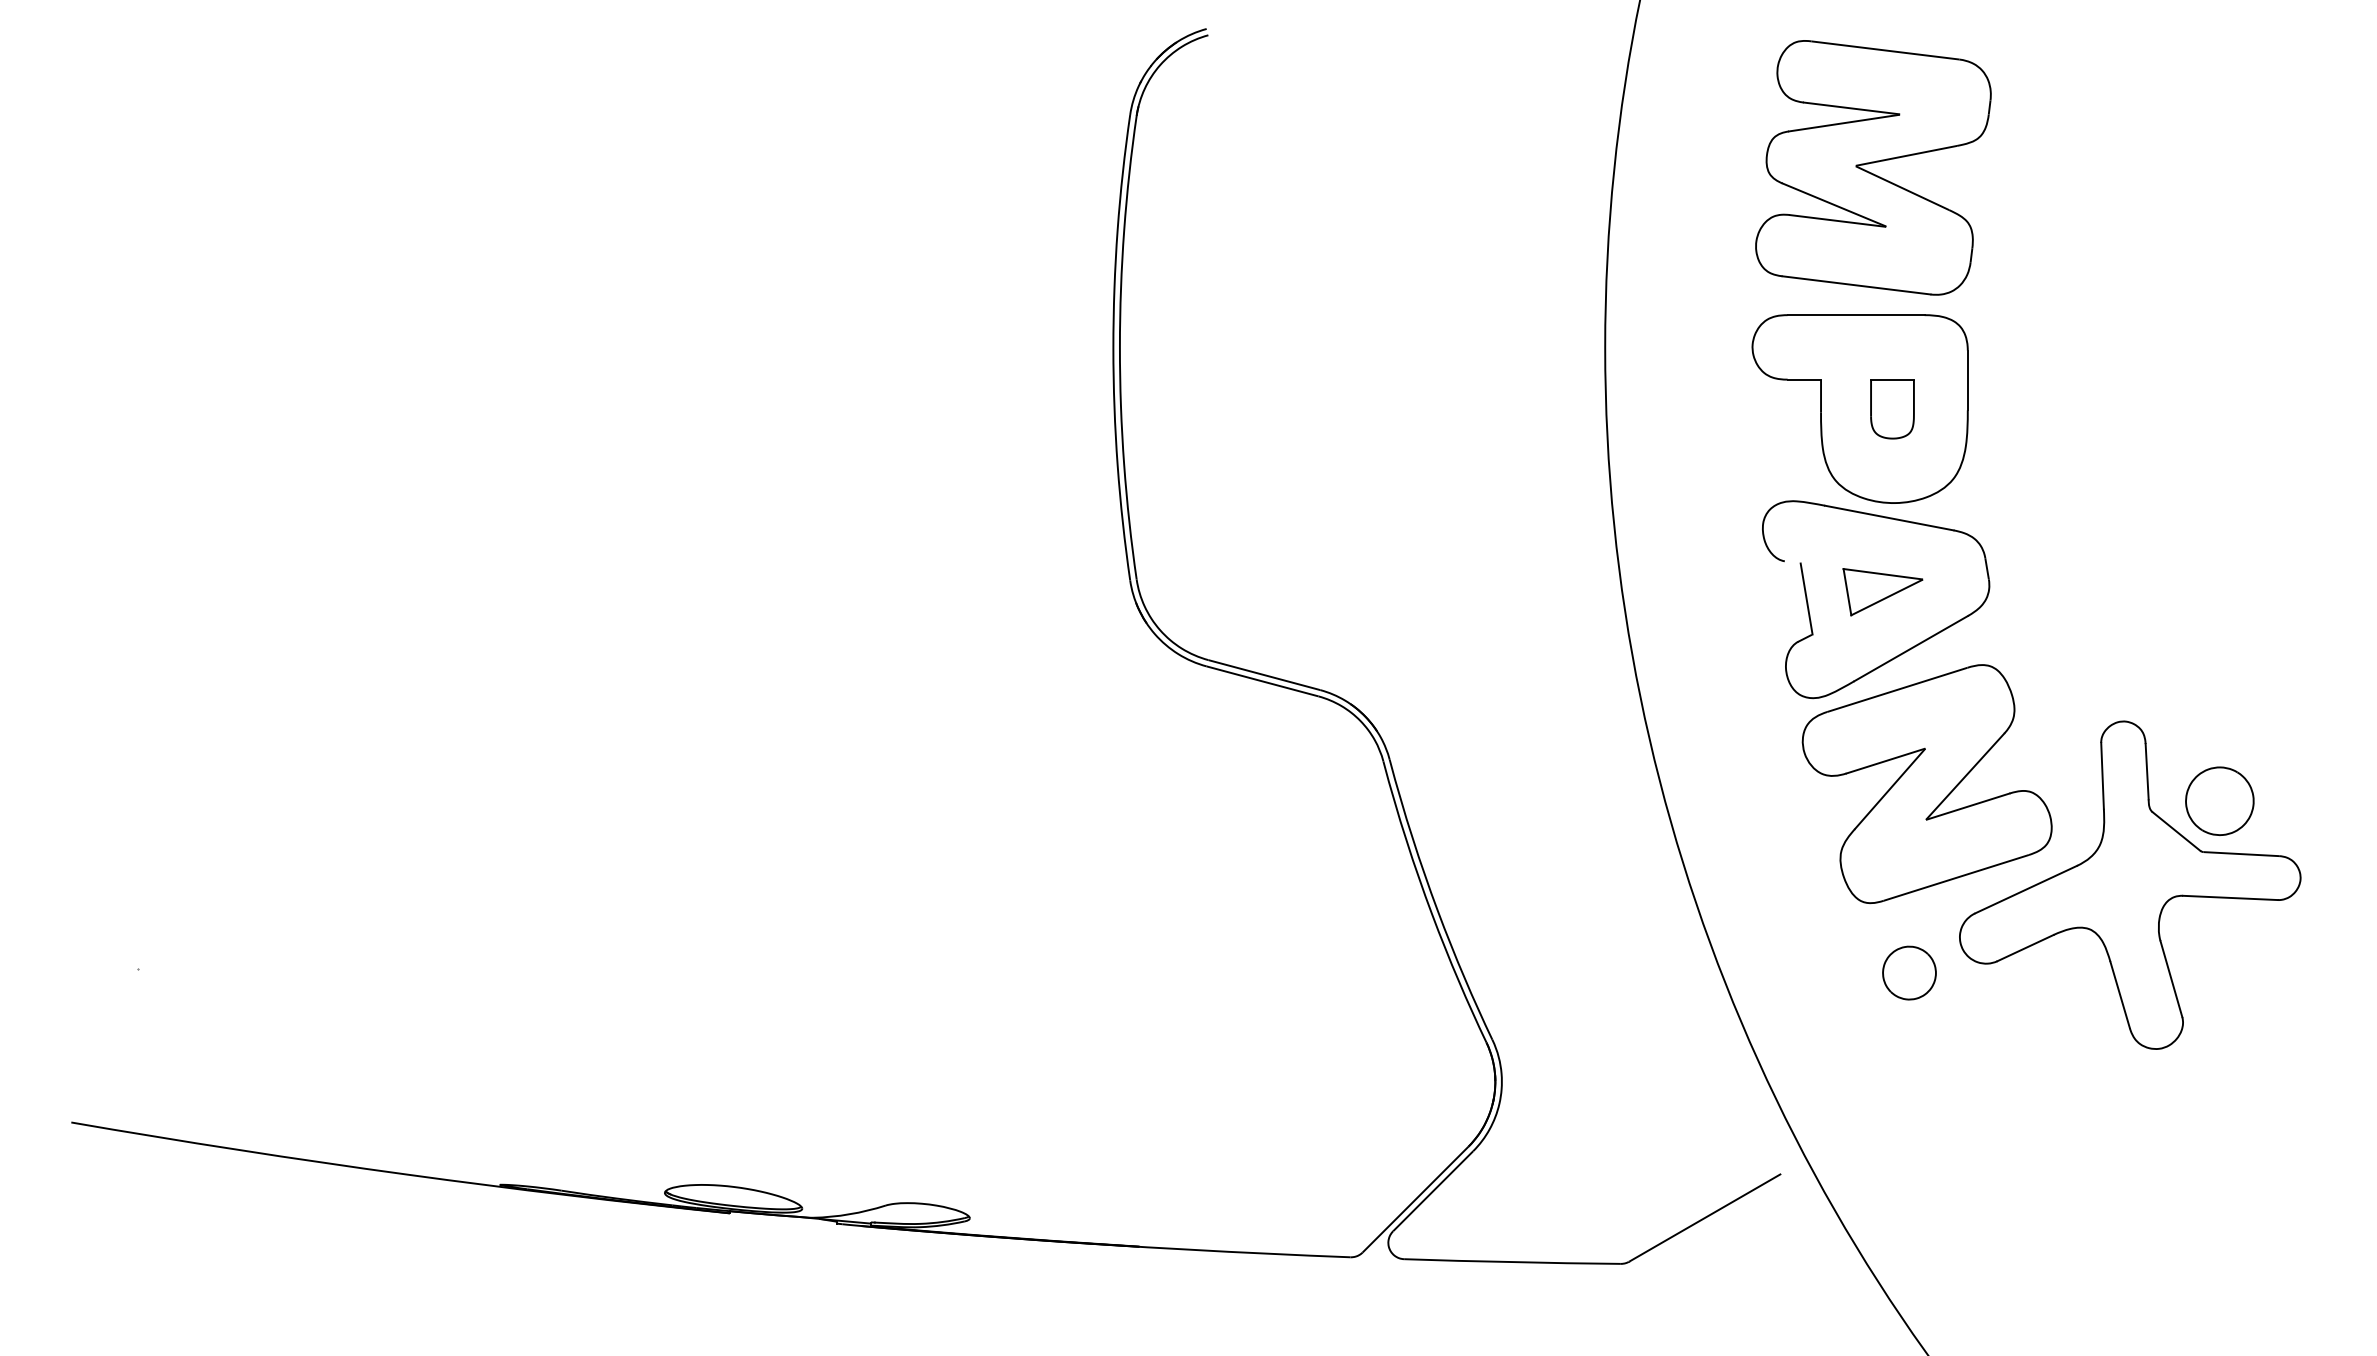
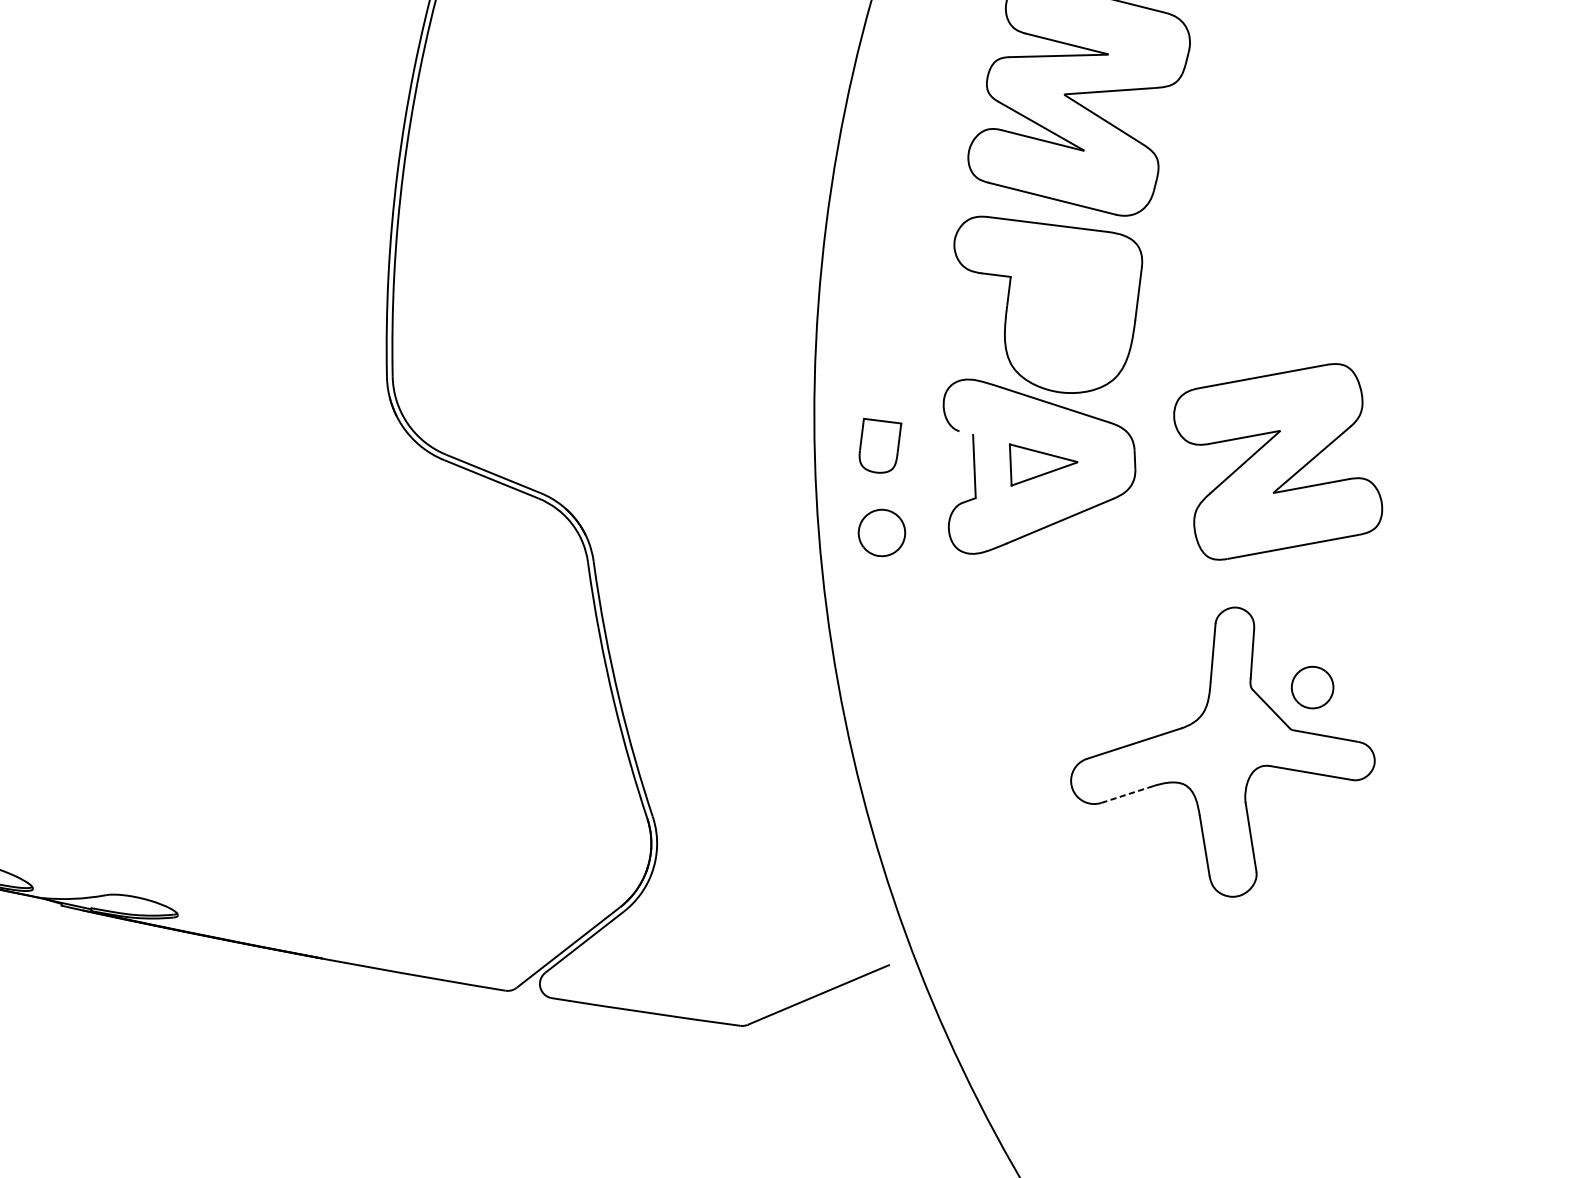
part: (1892, 409) -> (879, 447), moved
part: (1926, 784) -> (1277, 462), moved
part: (2219, 800) -> (1312, 686), size x0.7
line: (2025, 948) -> (1127, 794), solid -> dashed
part: (1909, 972) -> (882, 532), moved

